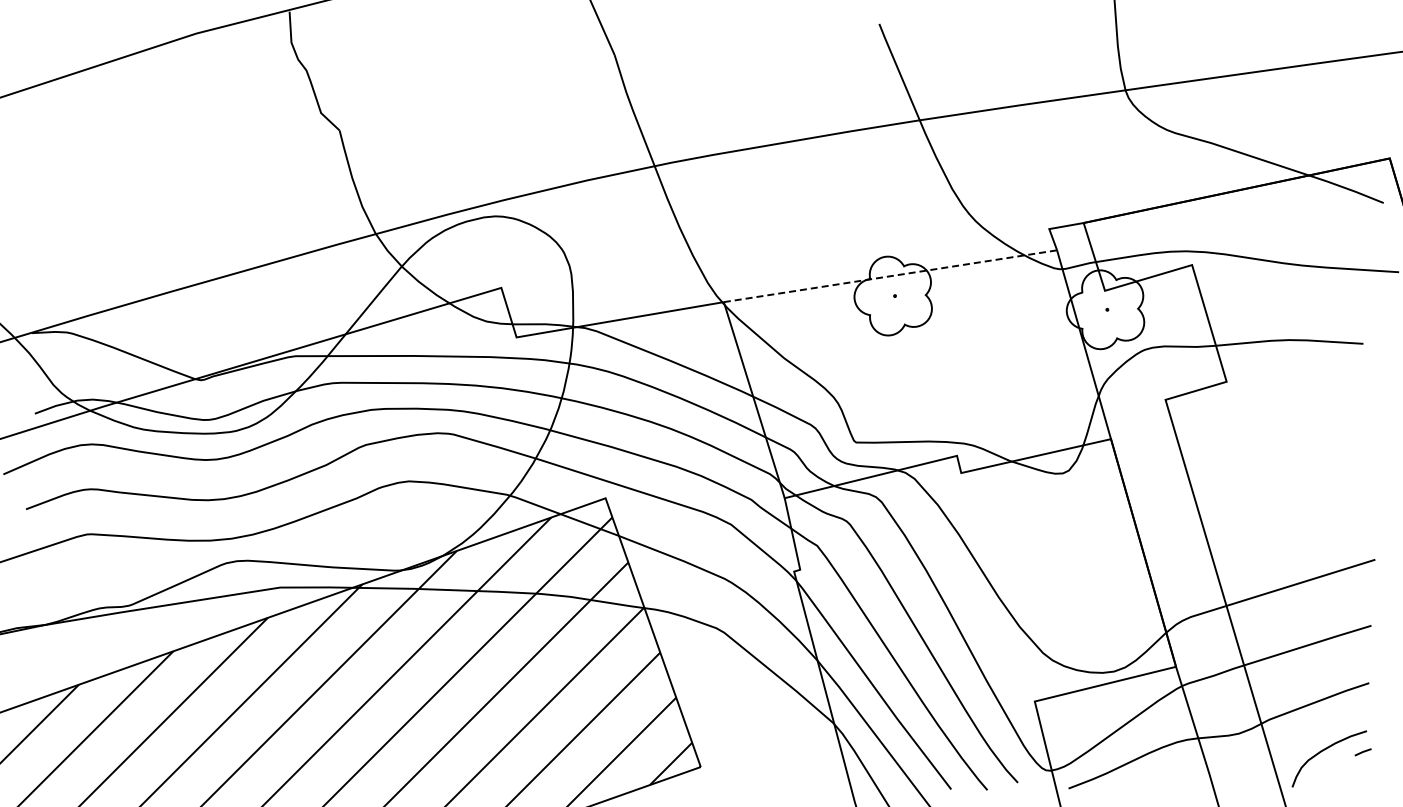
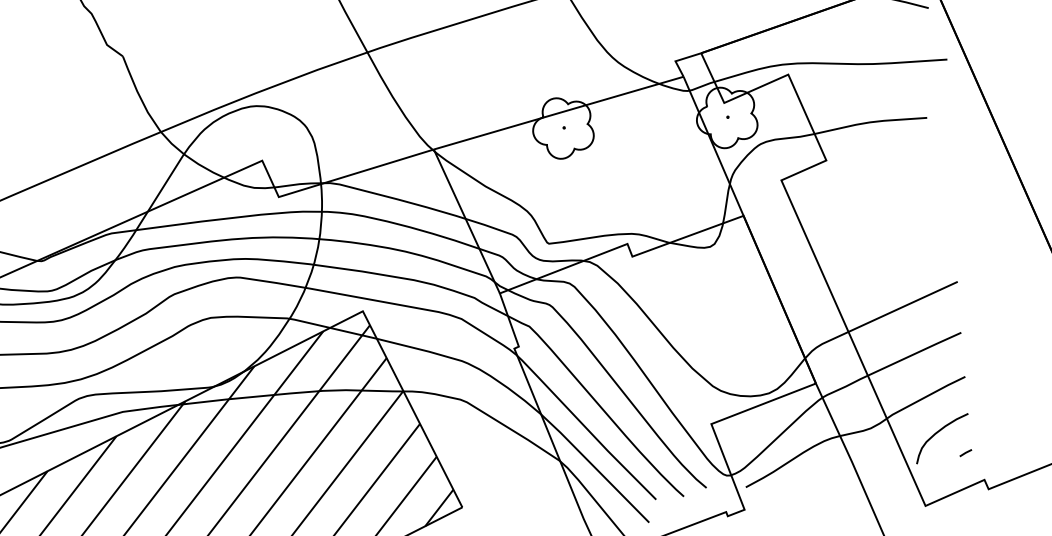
line: (890, 276) -> (558, 113), dashed -> solid
line: (1362, 752) -> (965, 453), moved

